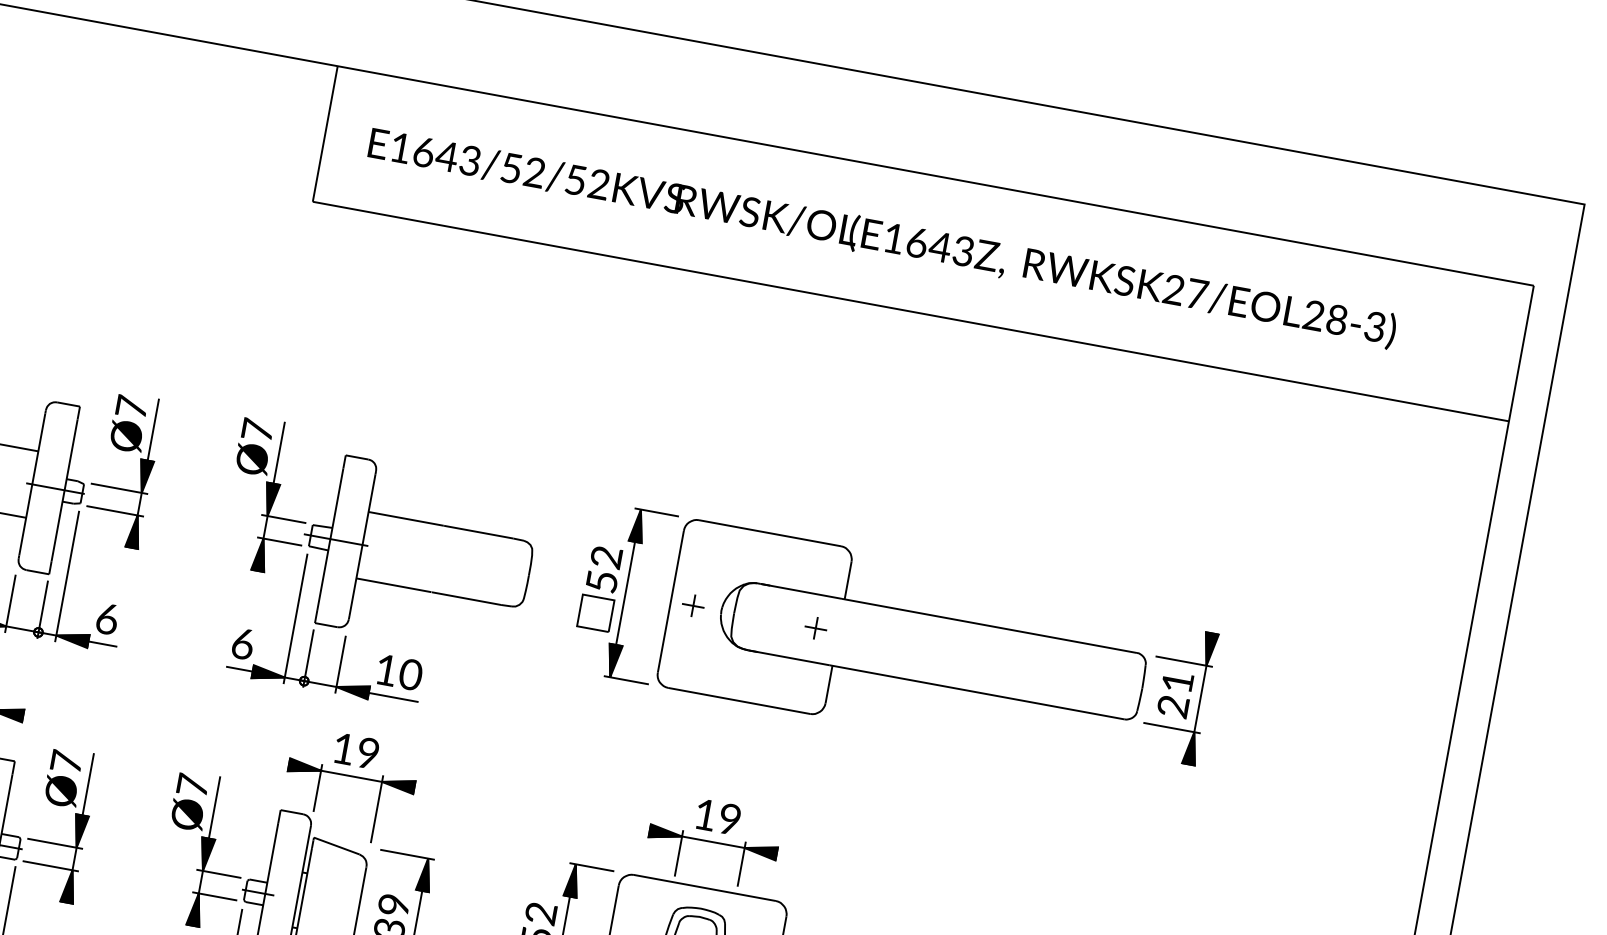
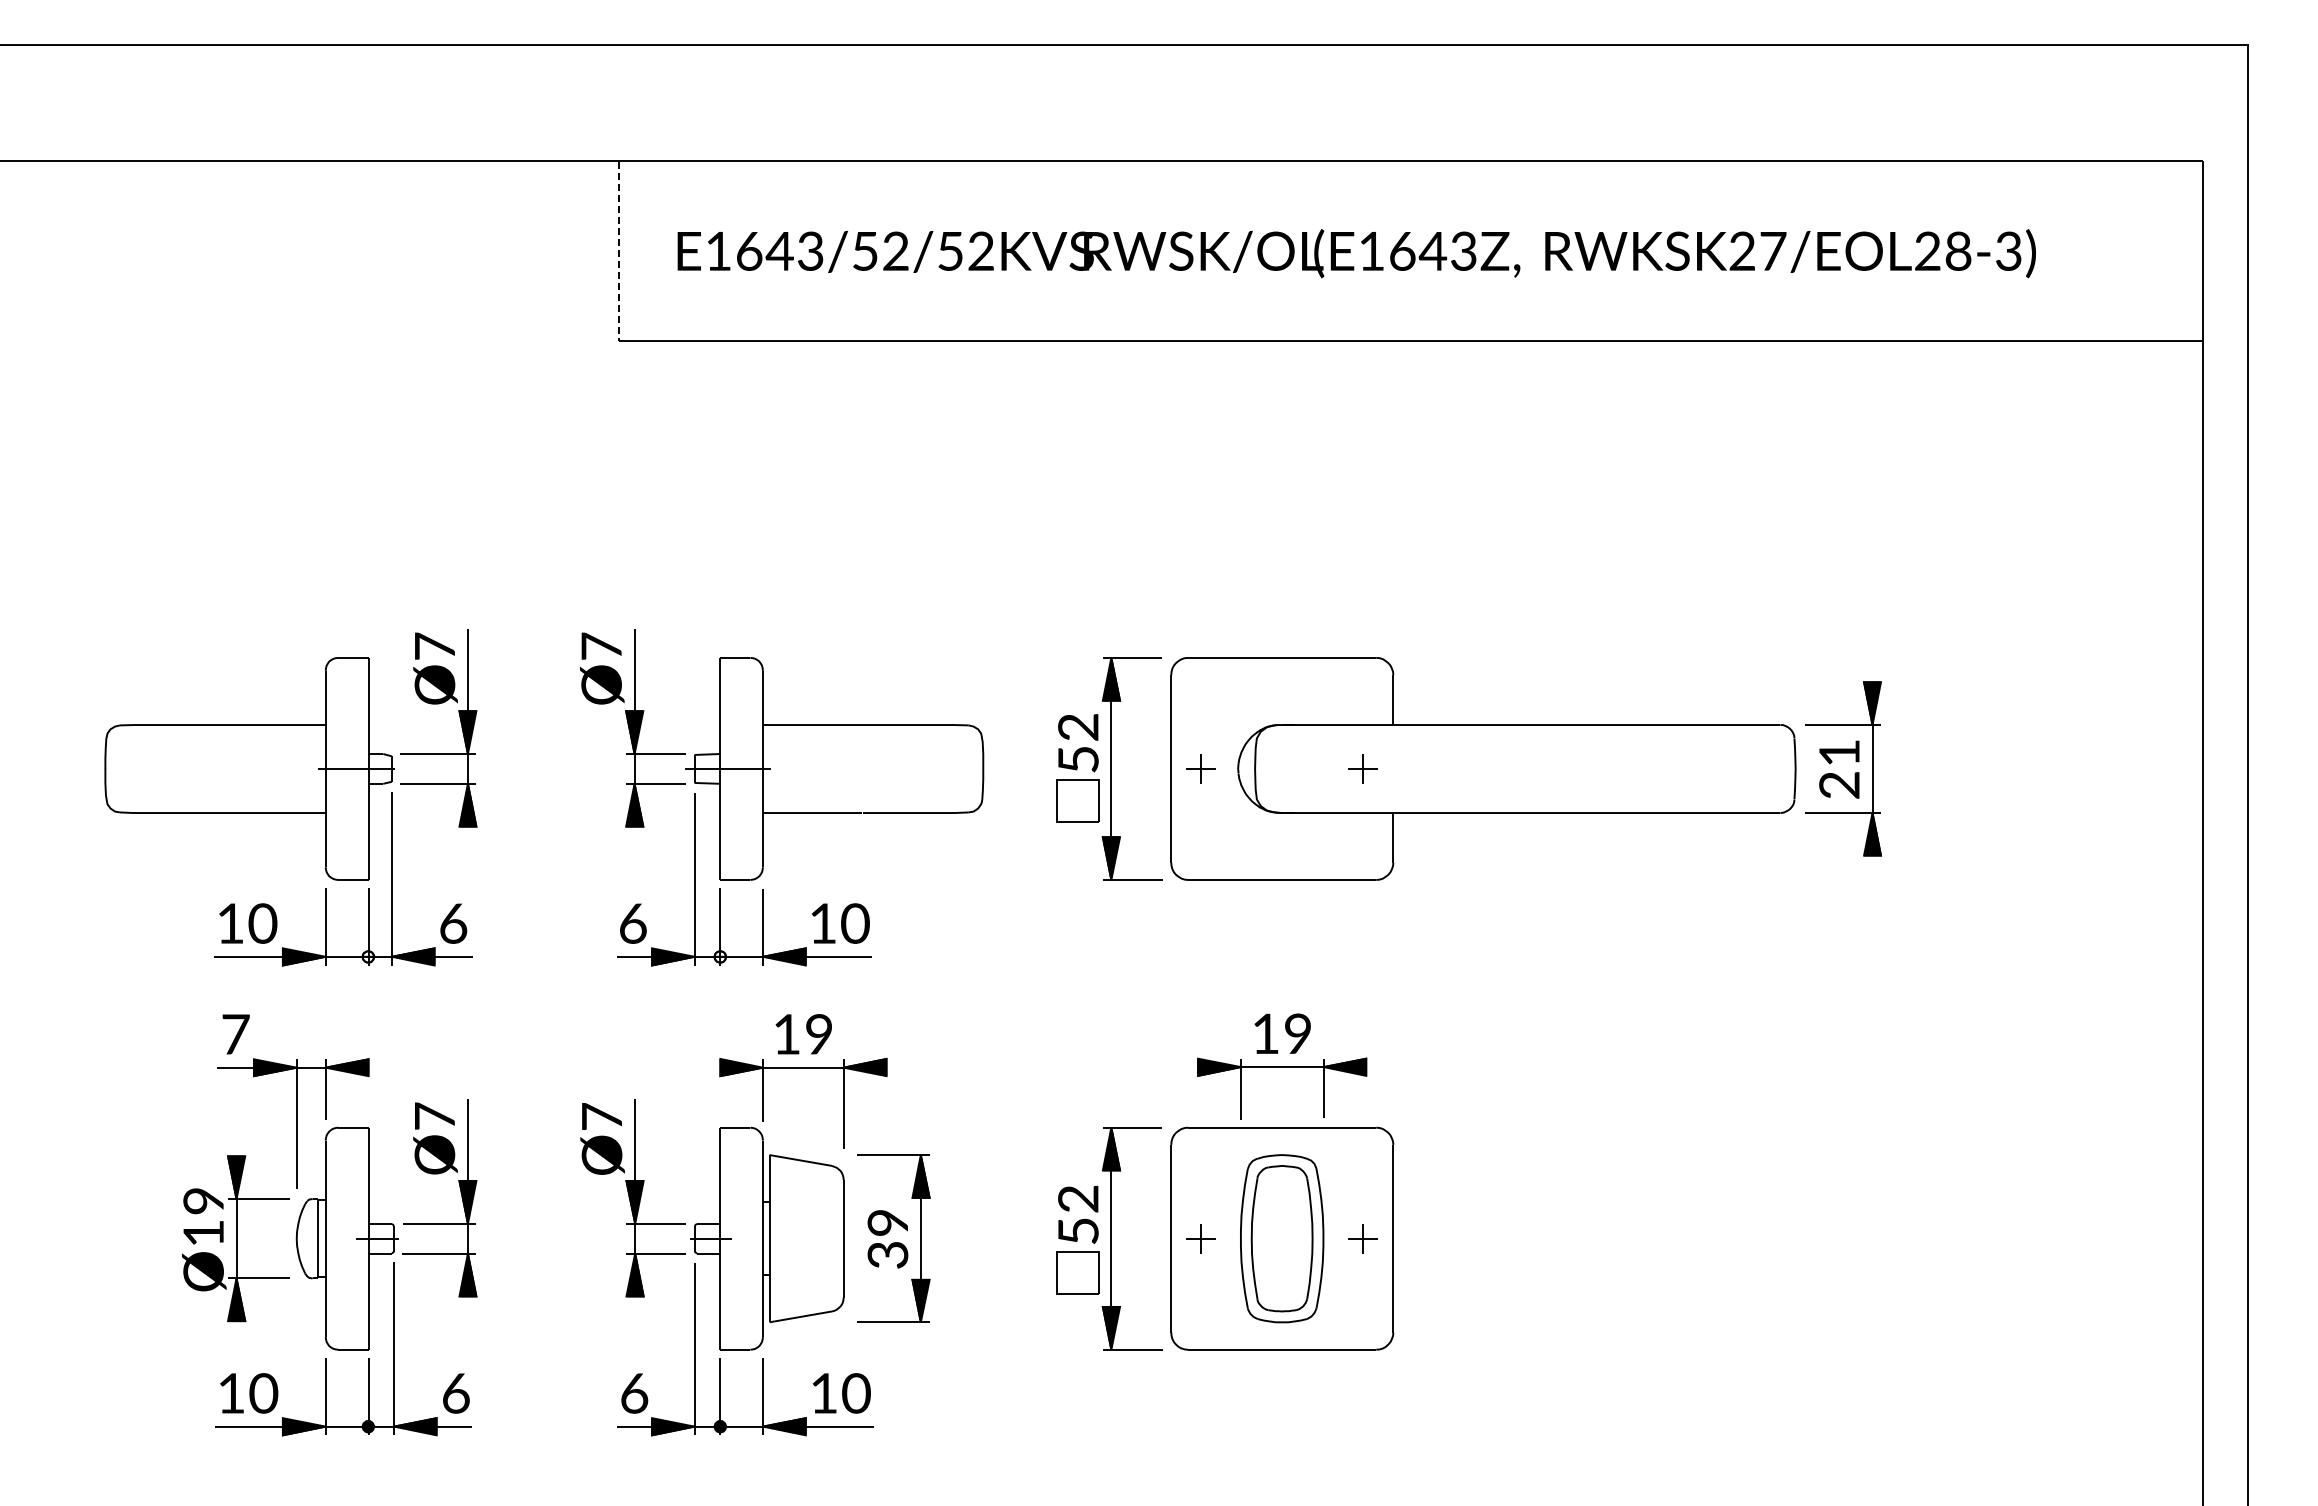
line: (325, 134) -> (618, 251), solid -> dashed

